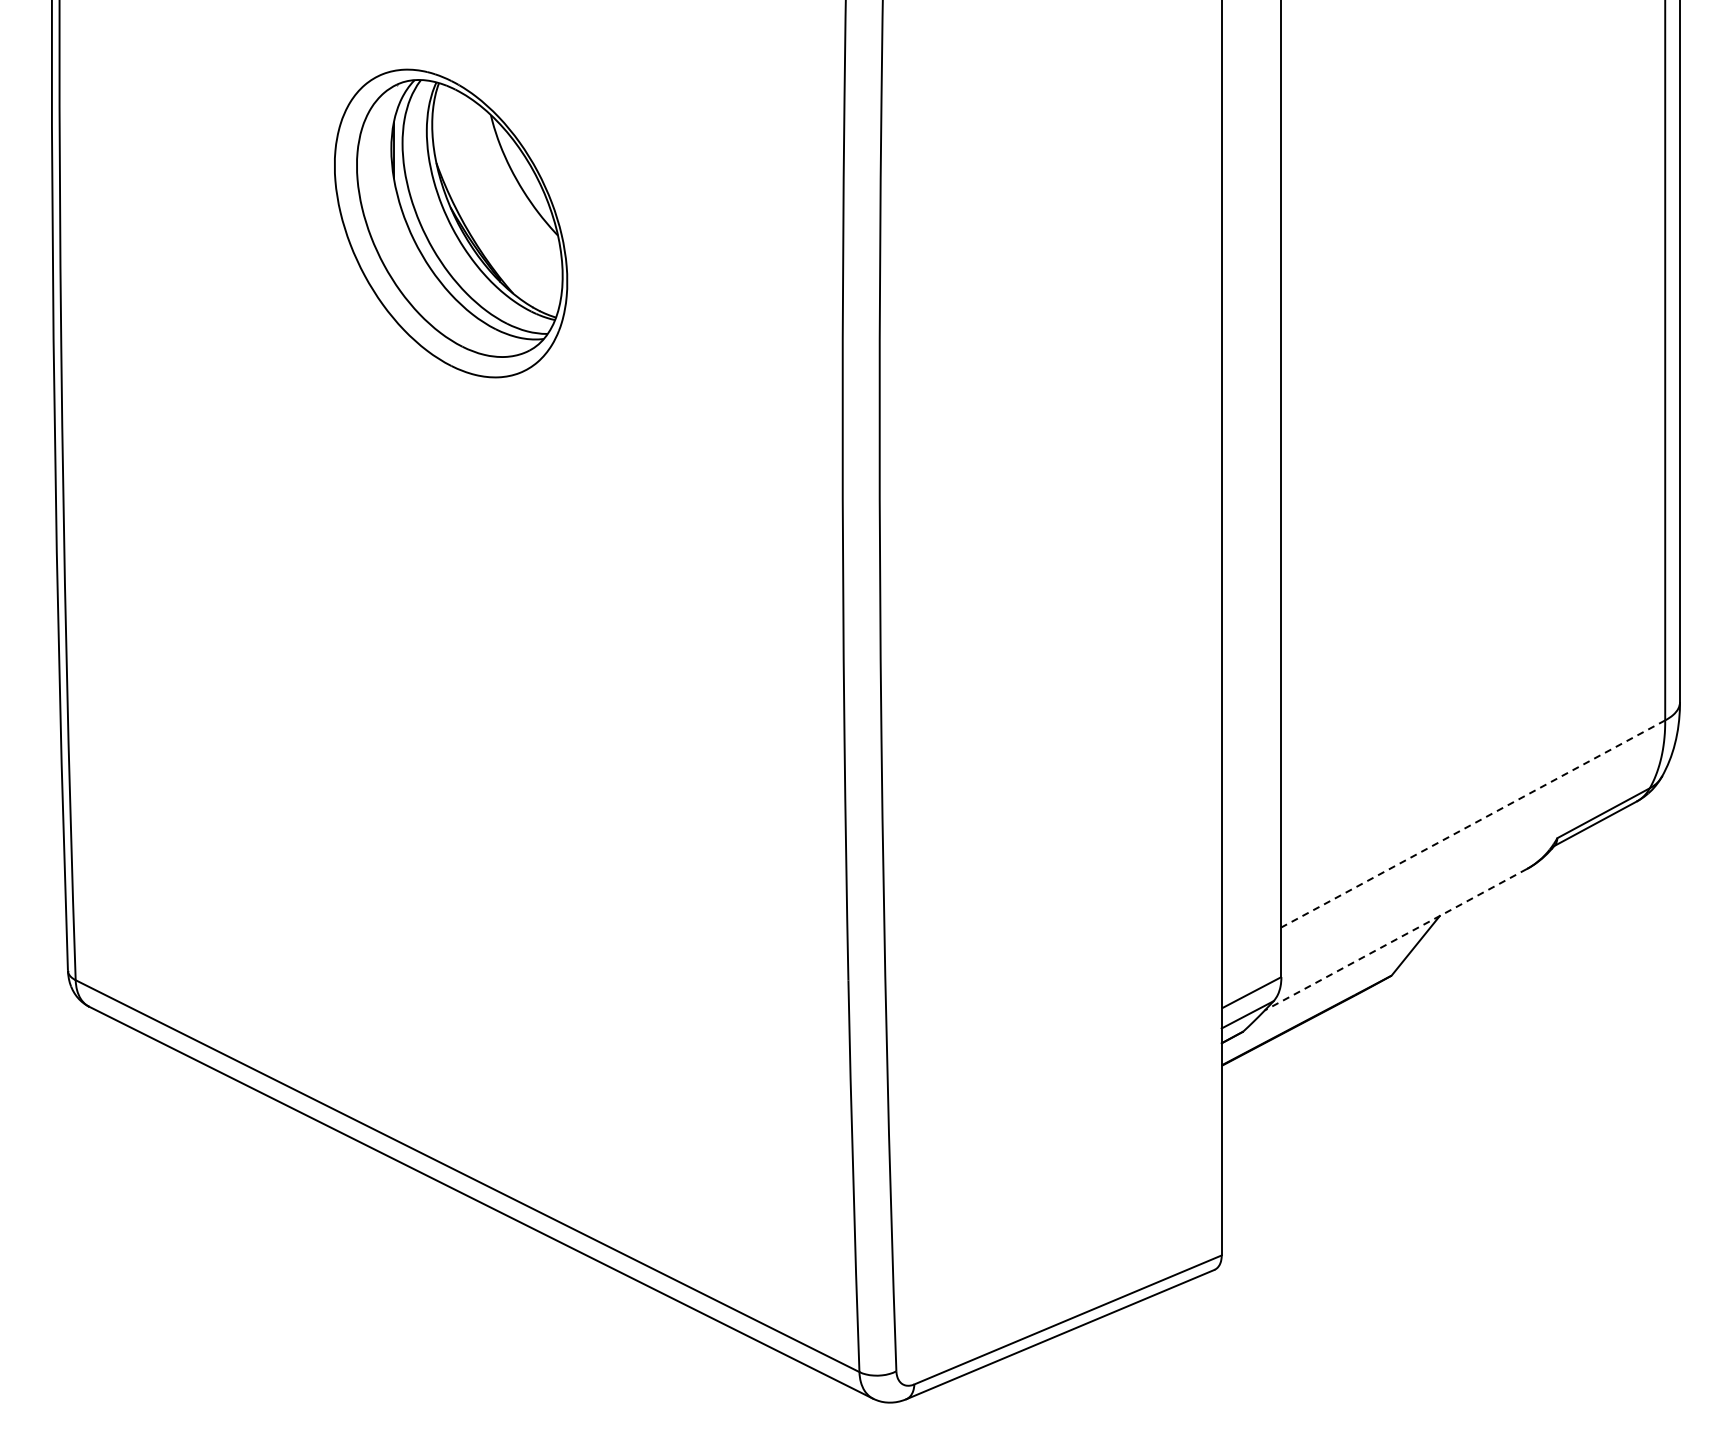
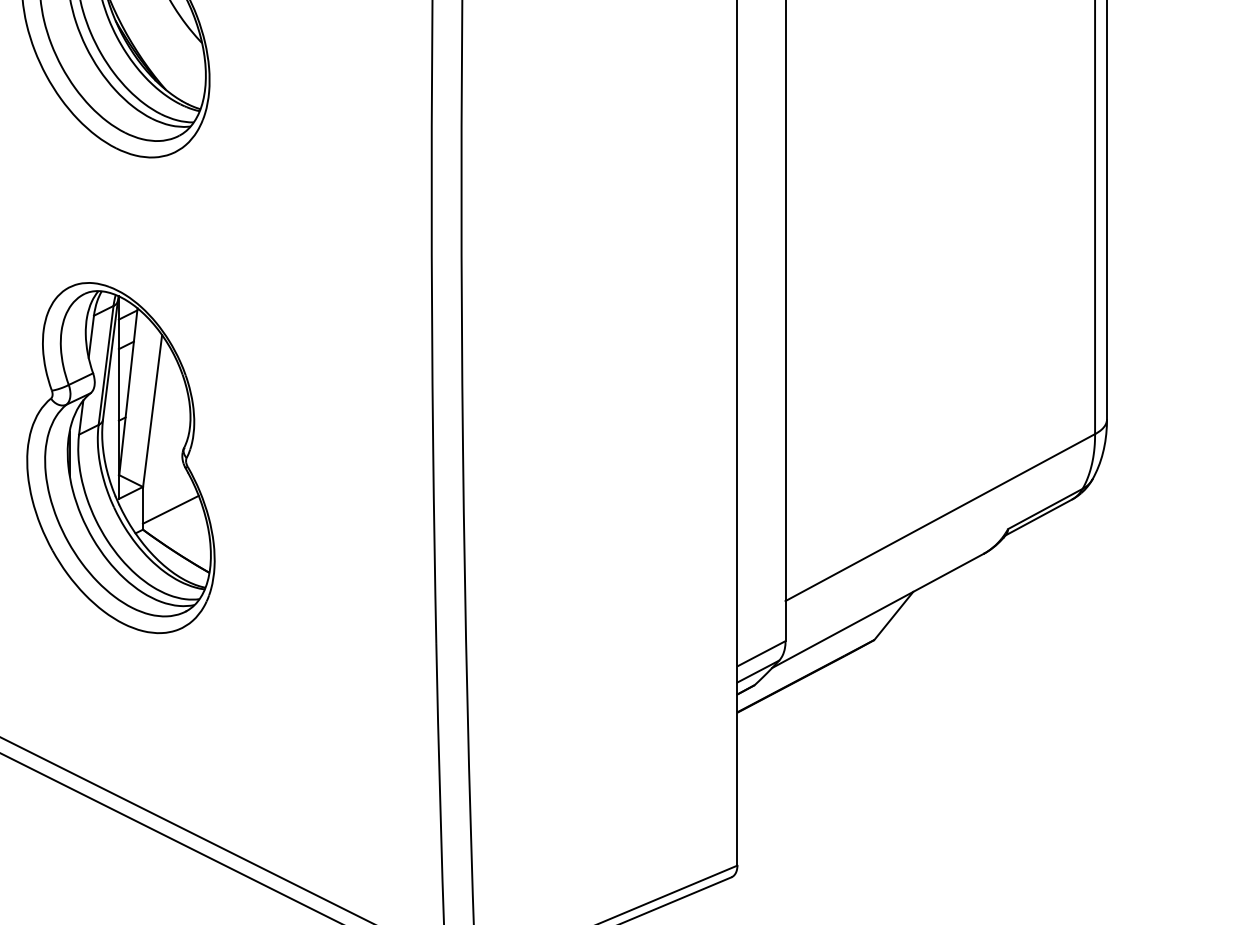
part: (457, 750) -> (121, 458), added
line: (1472, 824) -> (939, 518), dashed -> solid
line: (1395, 939) -> (877, 610), dashed -> solid

